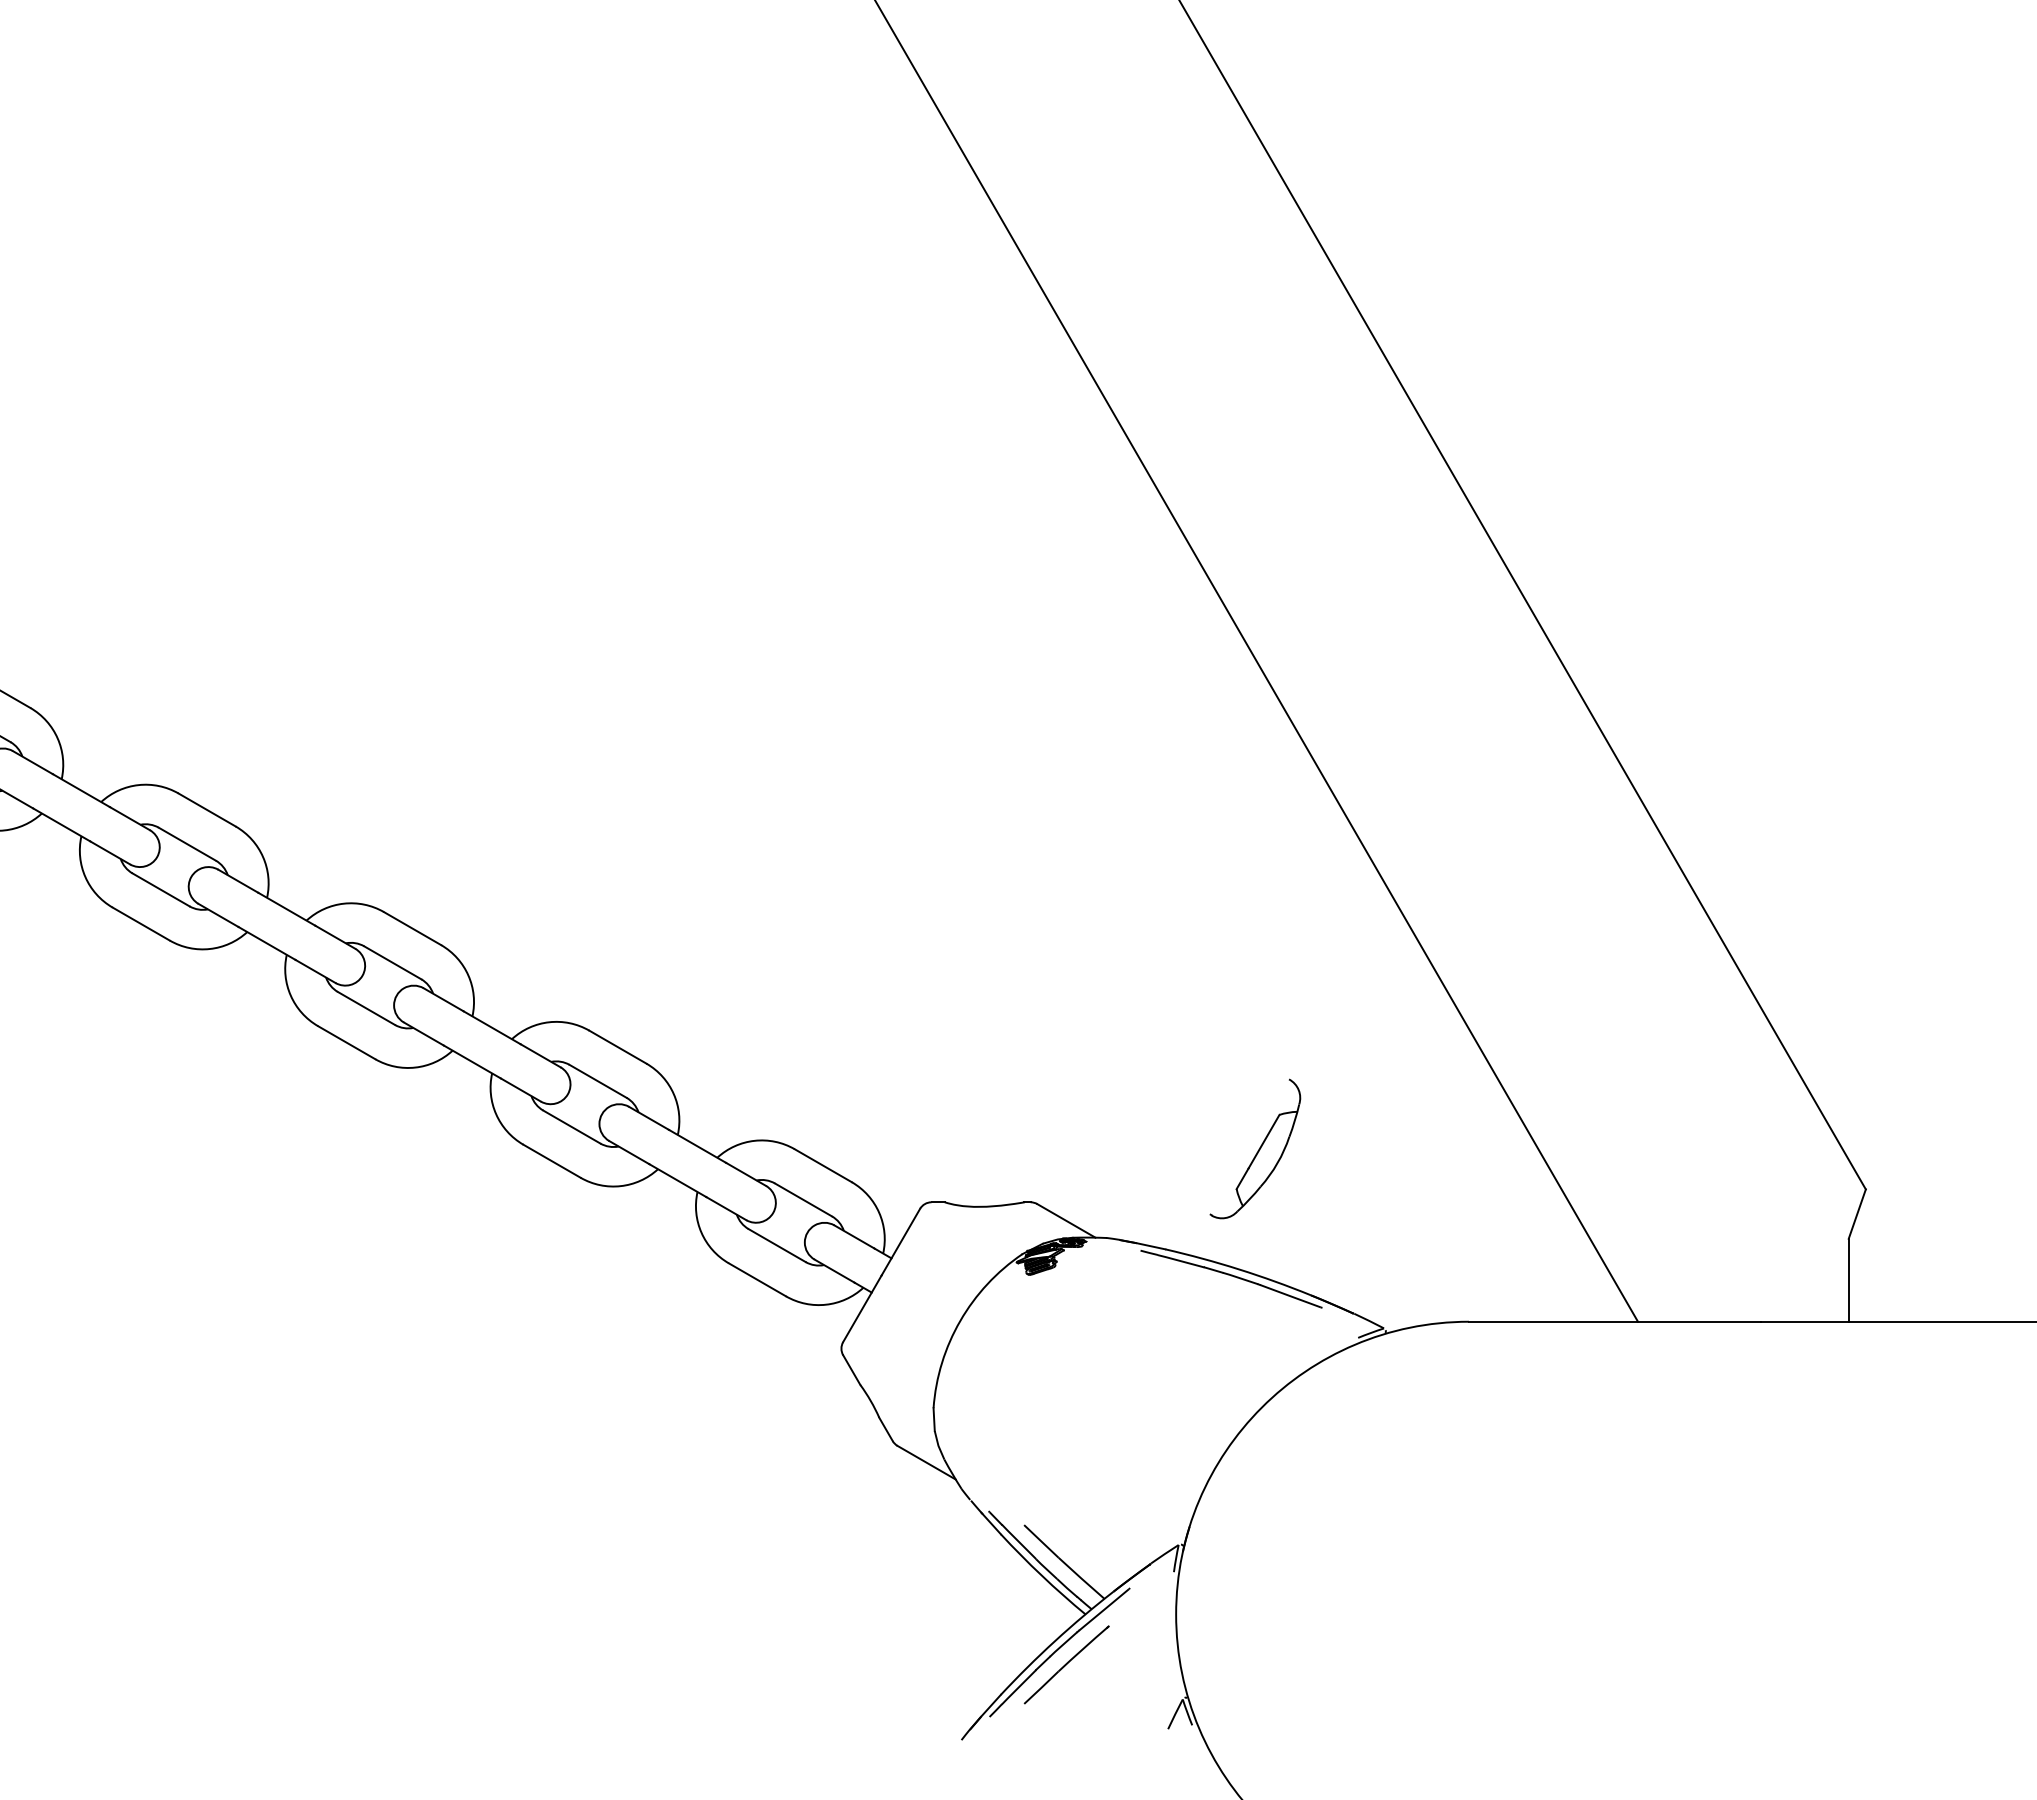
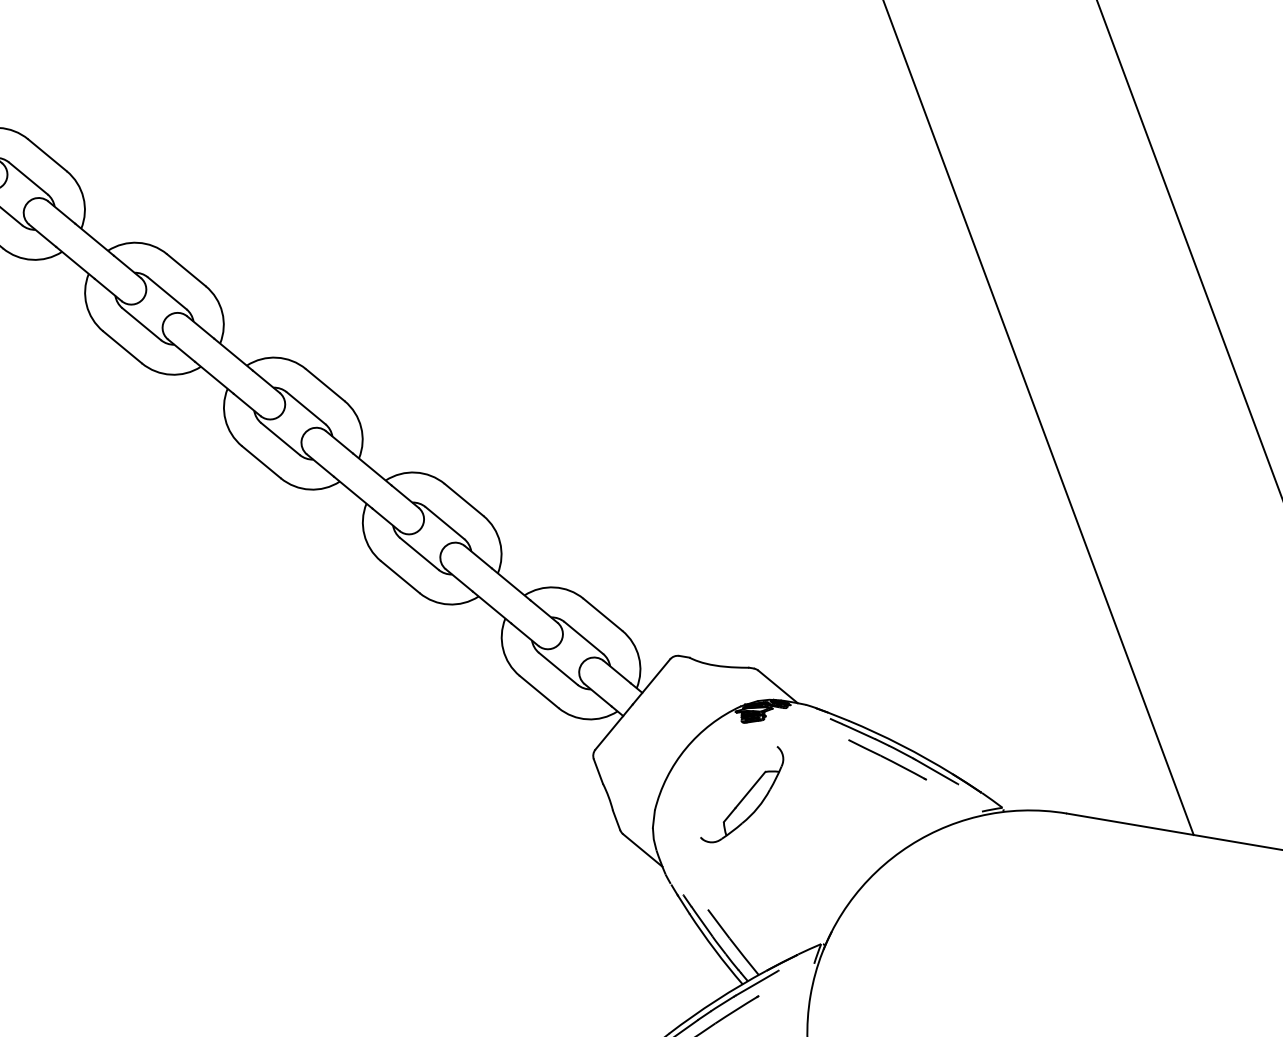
part: (1255, 1148) -> (743, 794), moved
part: (1224, 1291) -> (887, 759), added

